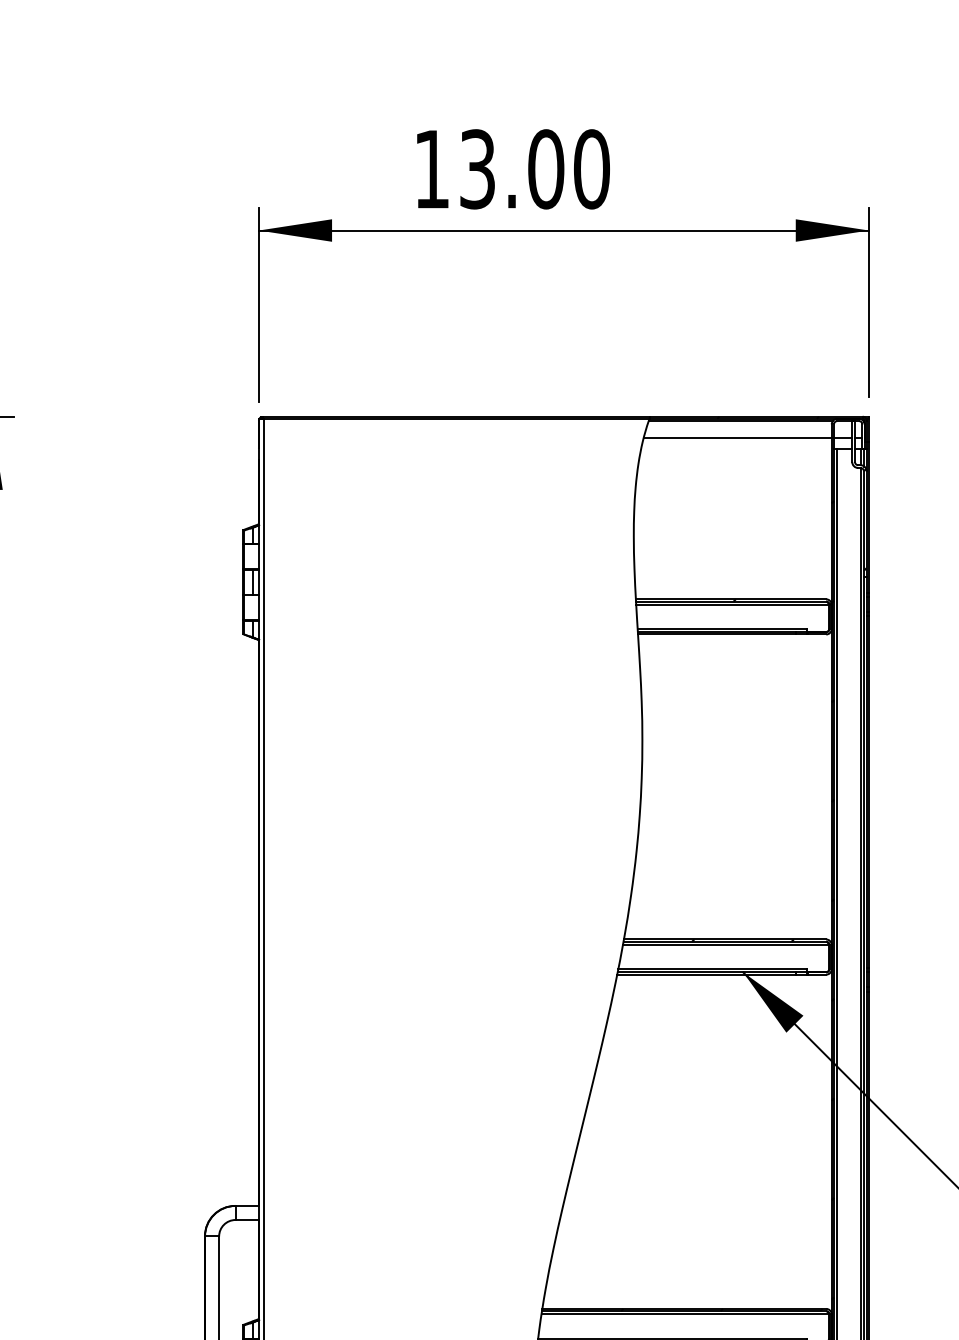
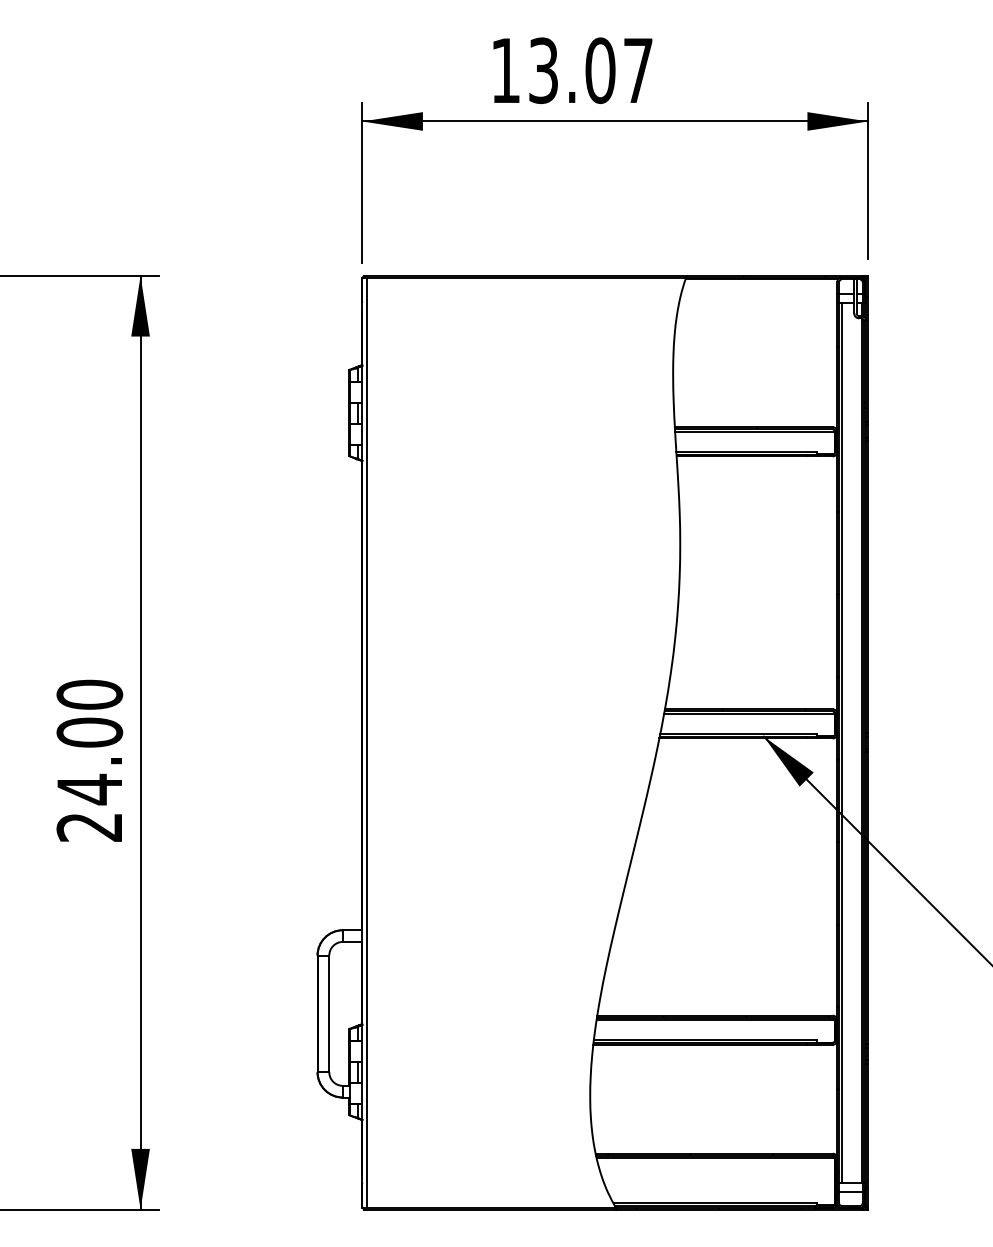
text: (592, 169) -> (638, 70), 13.00 -> 13.07
line: (737, 438) -> (759, 293), removed

